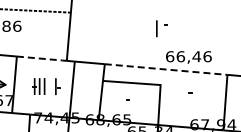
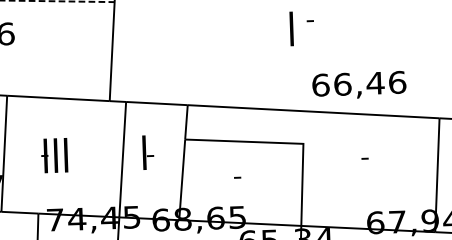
line: (43, 58) -> (61, 97), dashed -> solid
line: (166, 69) -> (314, 111), dashed -> solid
part: (57, 86) -> (147, 152), moved

